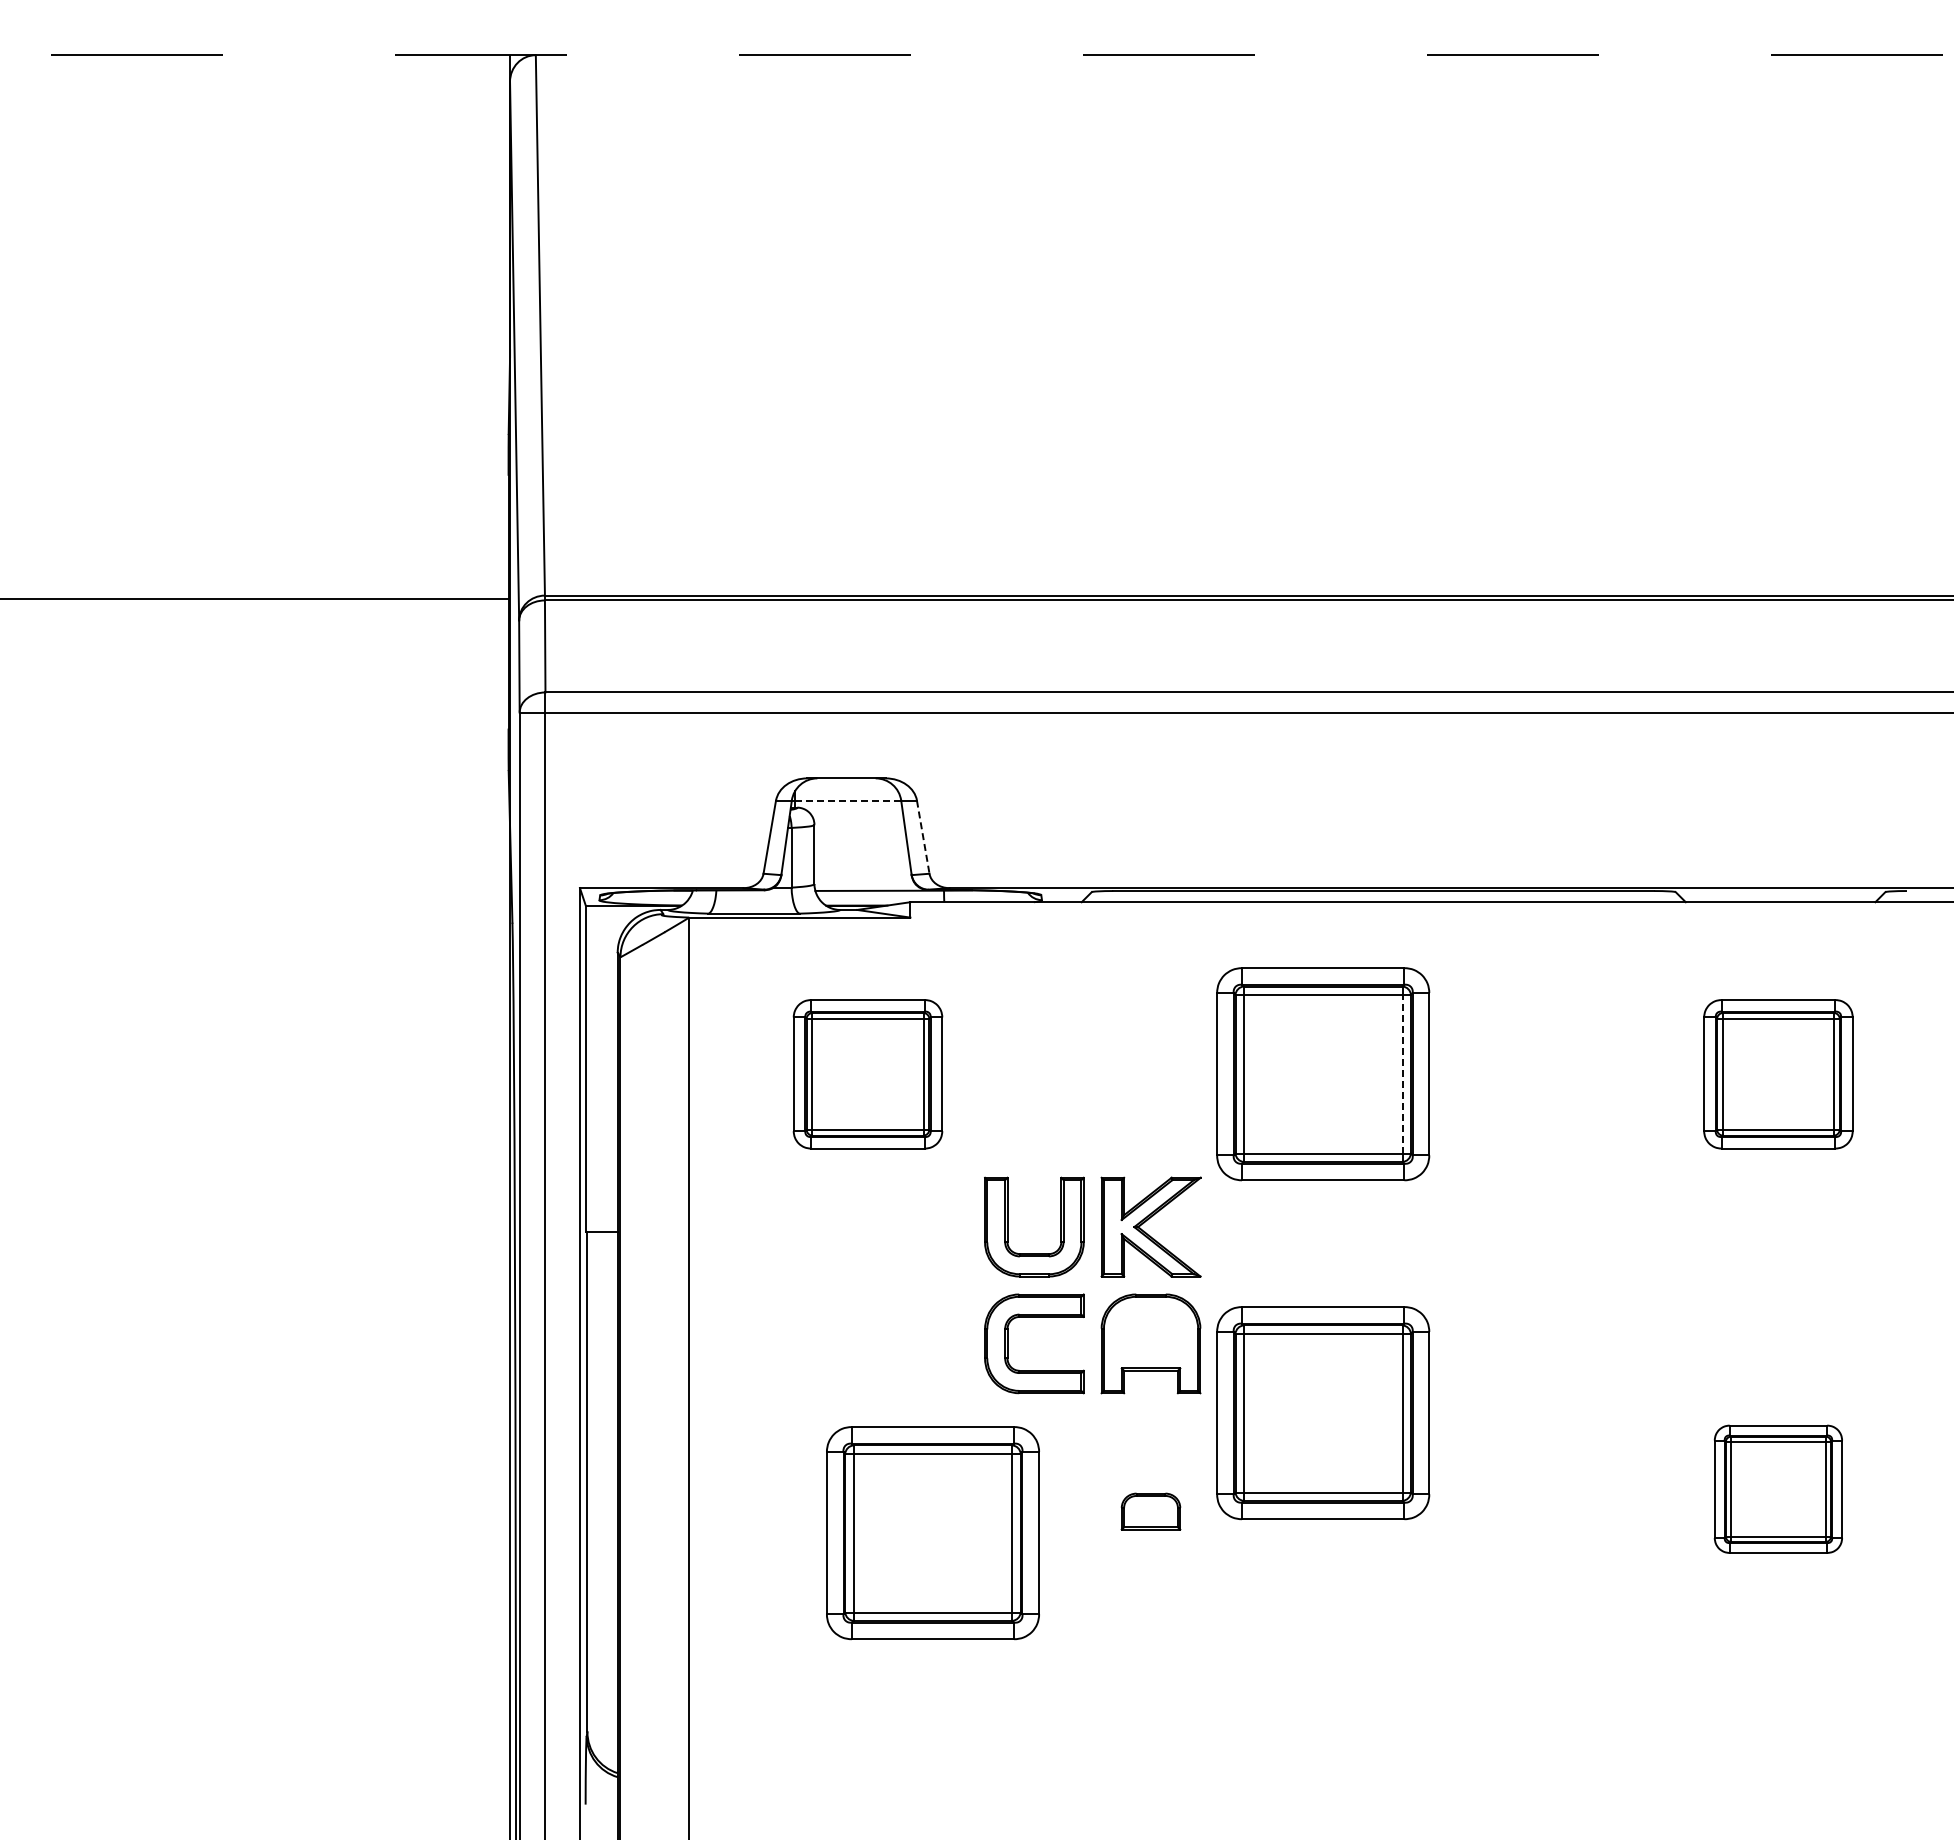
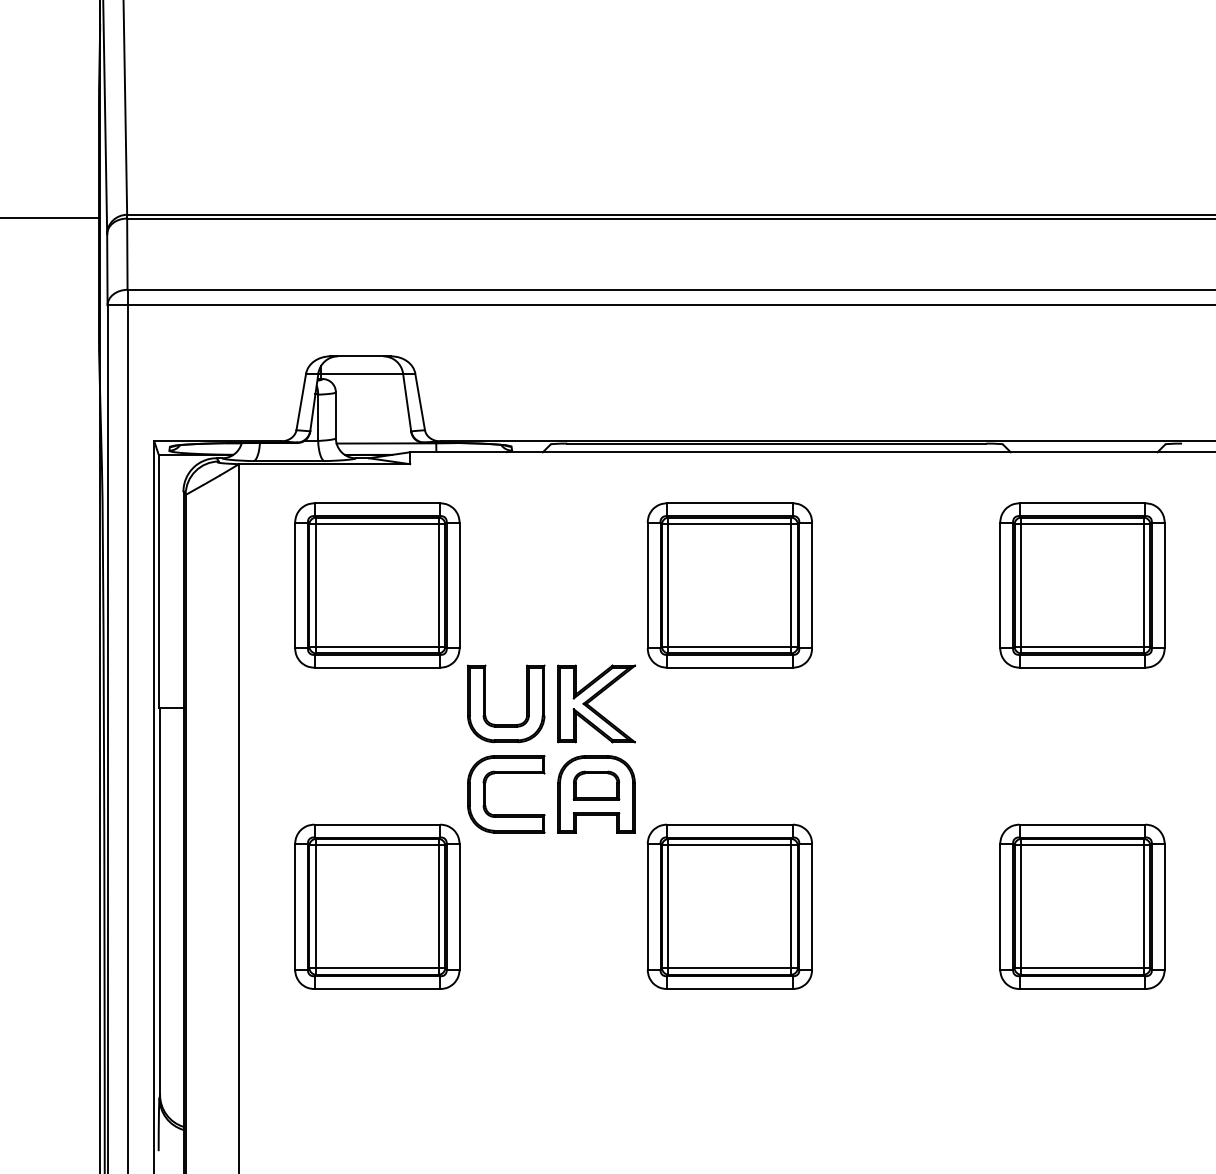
line: (847, 800) -> (361, 373), dashed -> solid
line: (923, 837) -> (420, 402), dashed -> solid
line: (1402, 1073) -> (791, 584), dashed -> solid
part: (867, 1074) -> (376, 585), size x1.43
part: (1778, 1074) -> (1082, 585), size x1.43
part: (1323, 1413) -> (730, 907), moved
part: (1778, 1489) -> (1082, 907), size x1.67
part: (1150, 1511) -> (596, 785), moved
part: (932, 1533) -> (376, 907), moved

